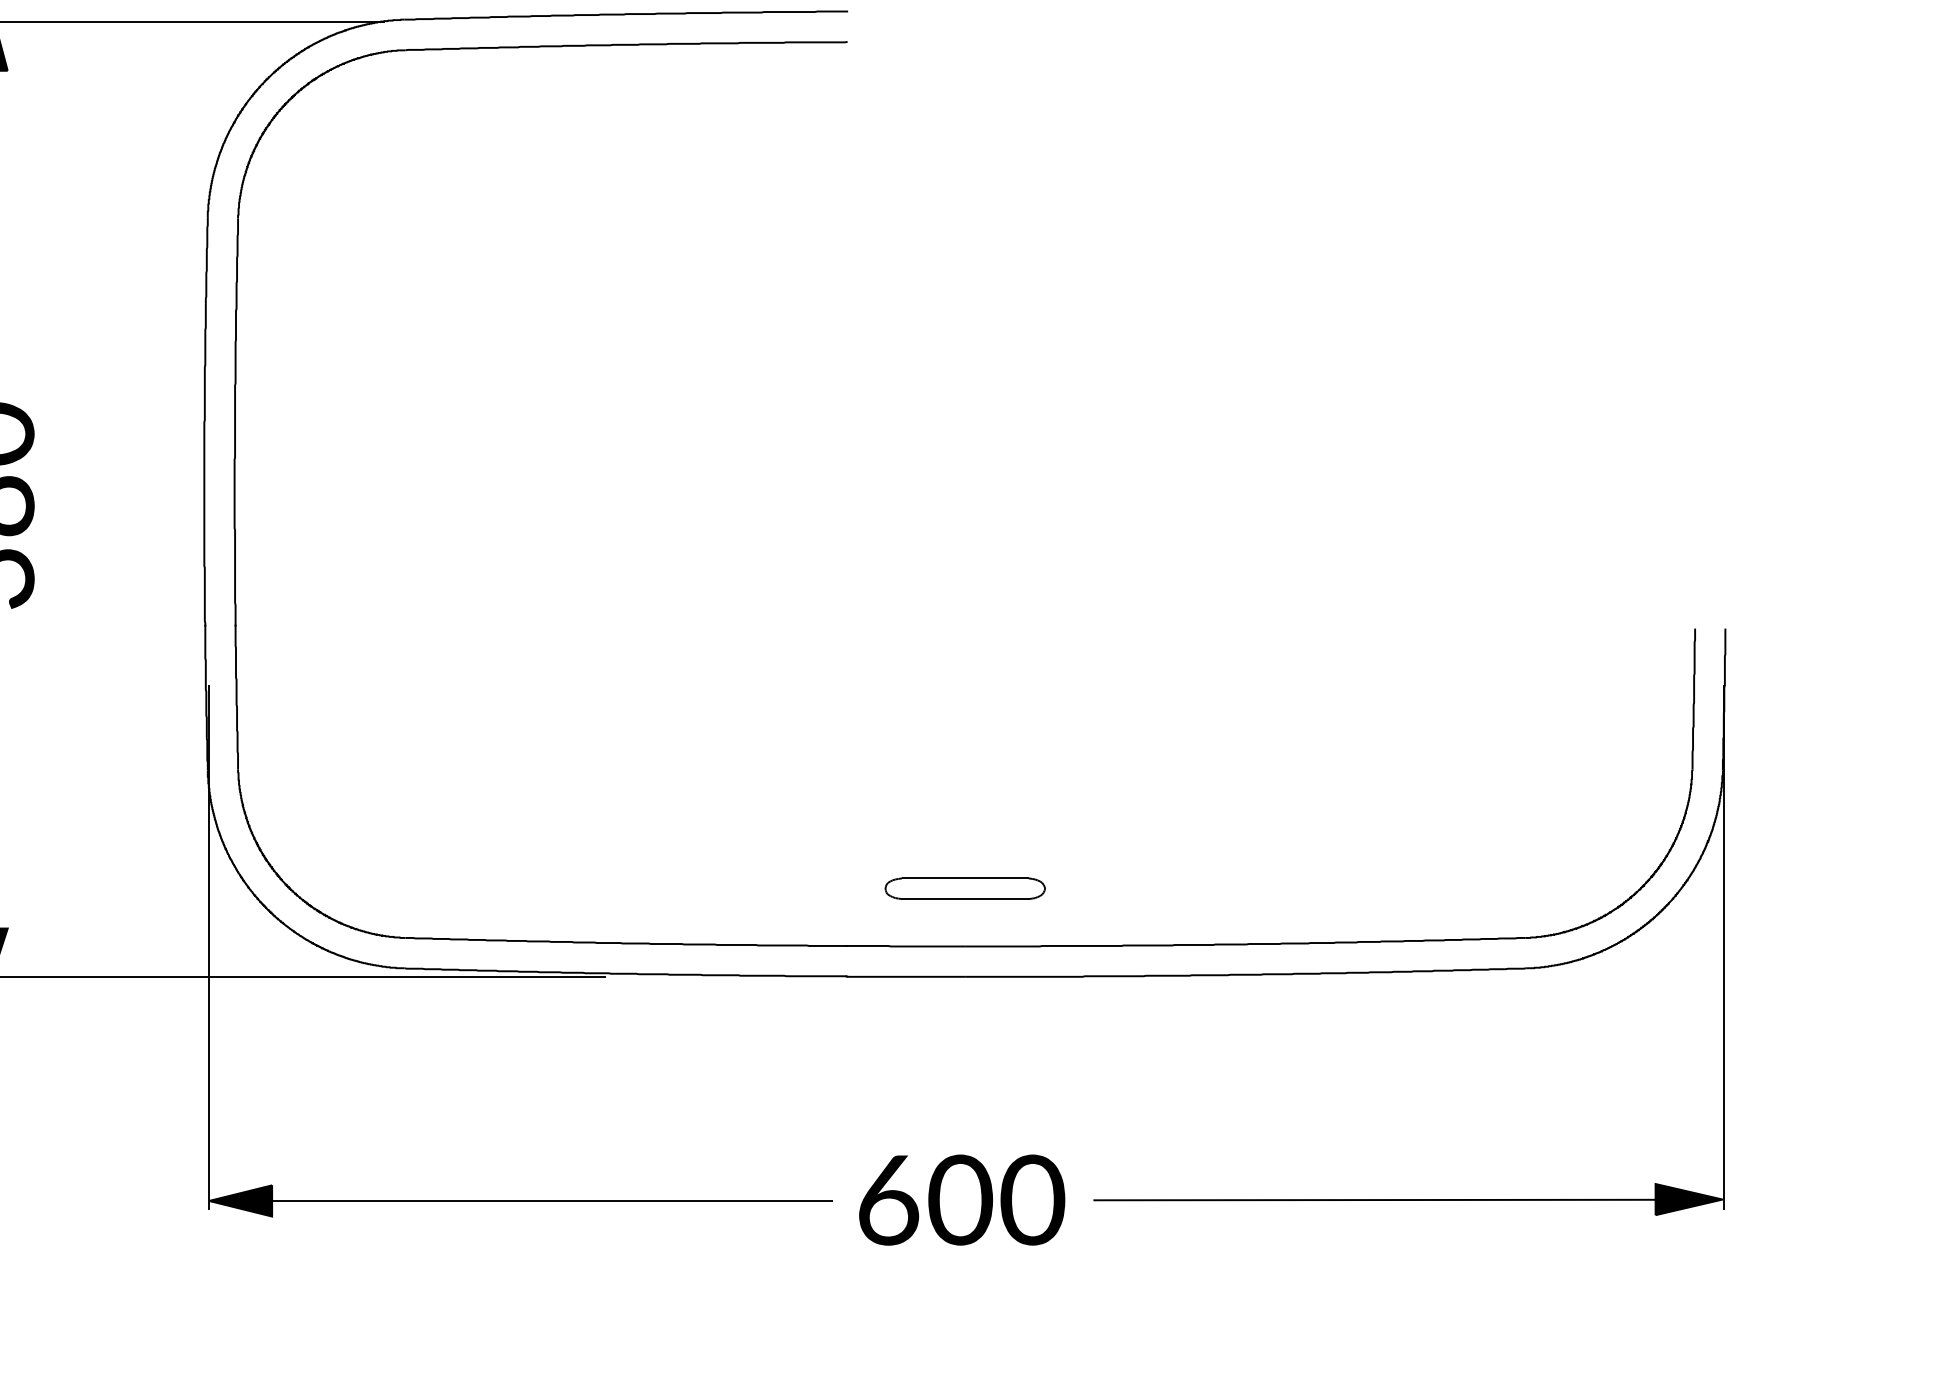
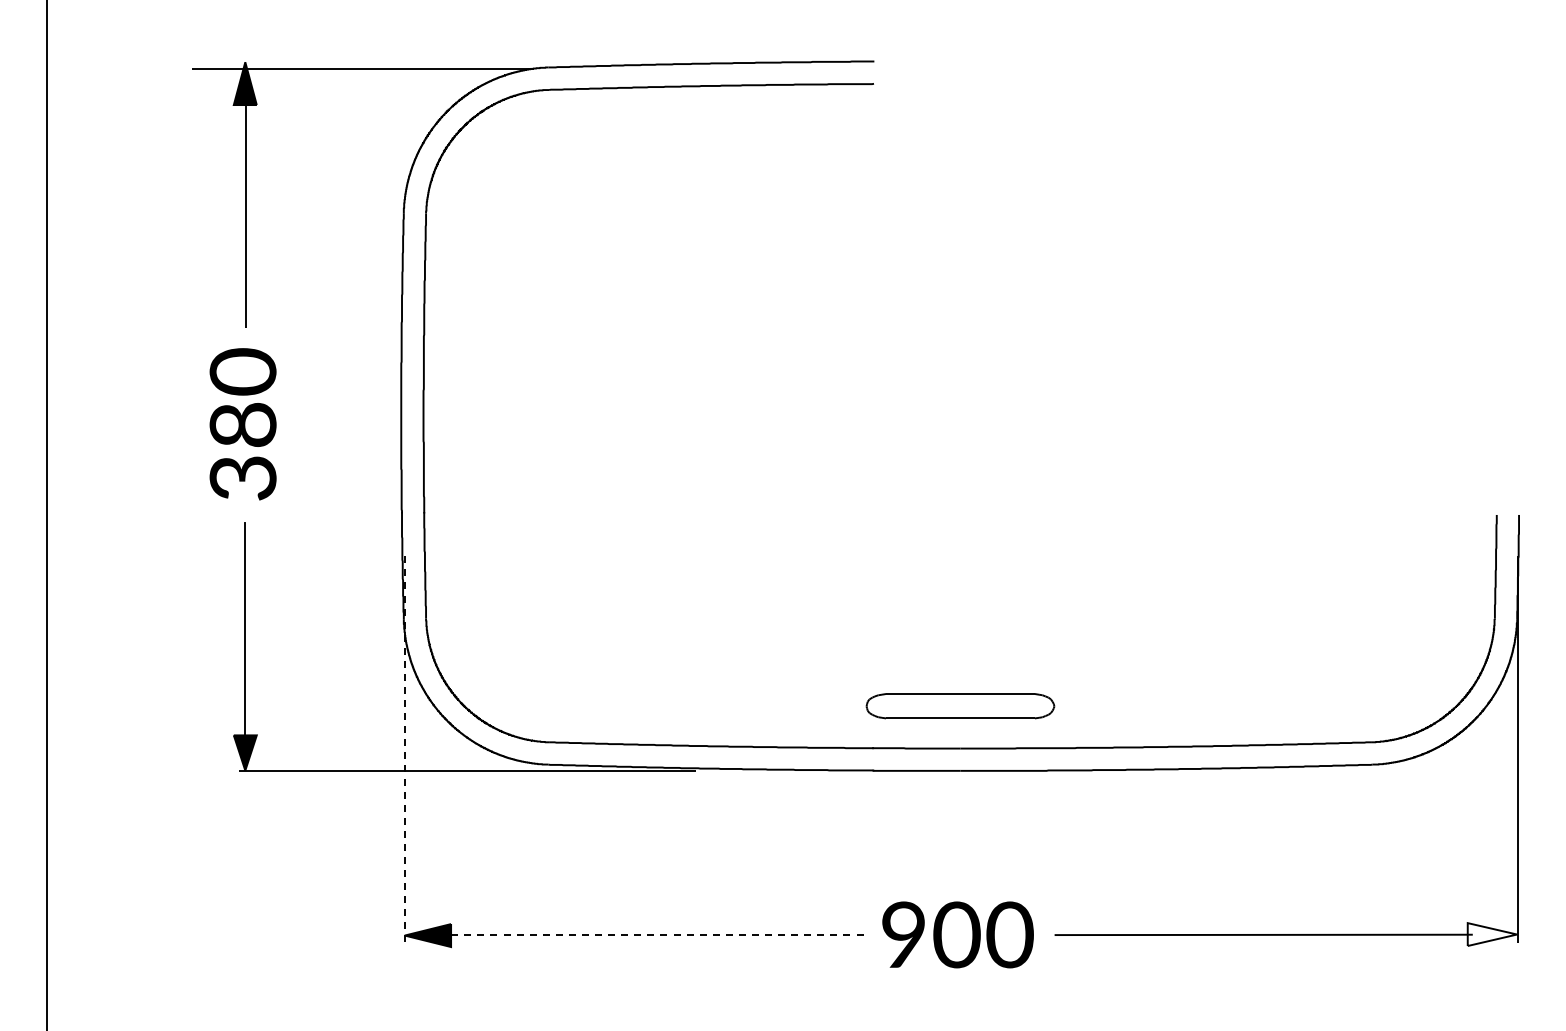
part: (965, 887) -> (960, 705), size x1.6
line: (208, 947) -> (404, 749), solid -> dashed
text: (889, 1199) -> (904, 934), 600 -> 900
fill: (1689, 1199) -> (1492, 934), removed
line: (546, 1200) -> (652, 935), solid -> dashed

